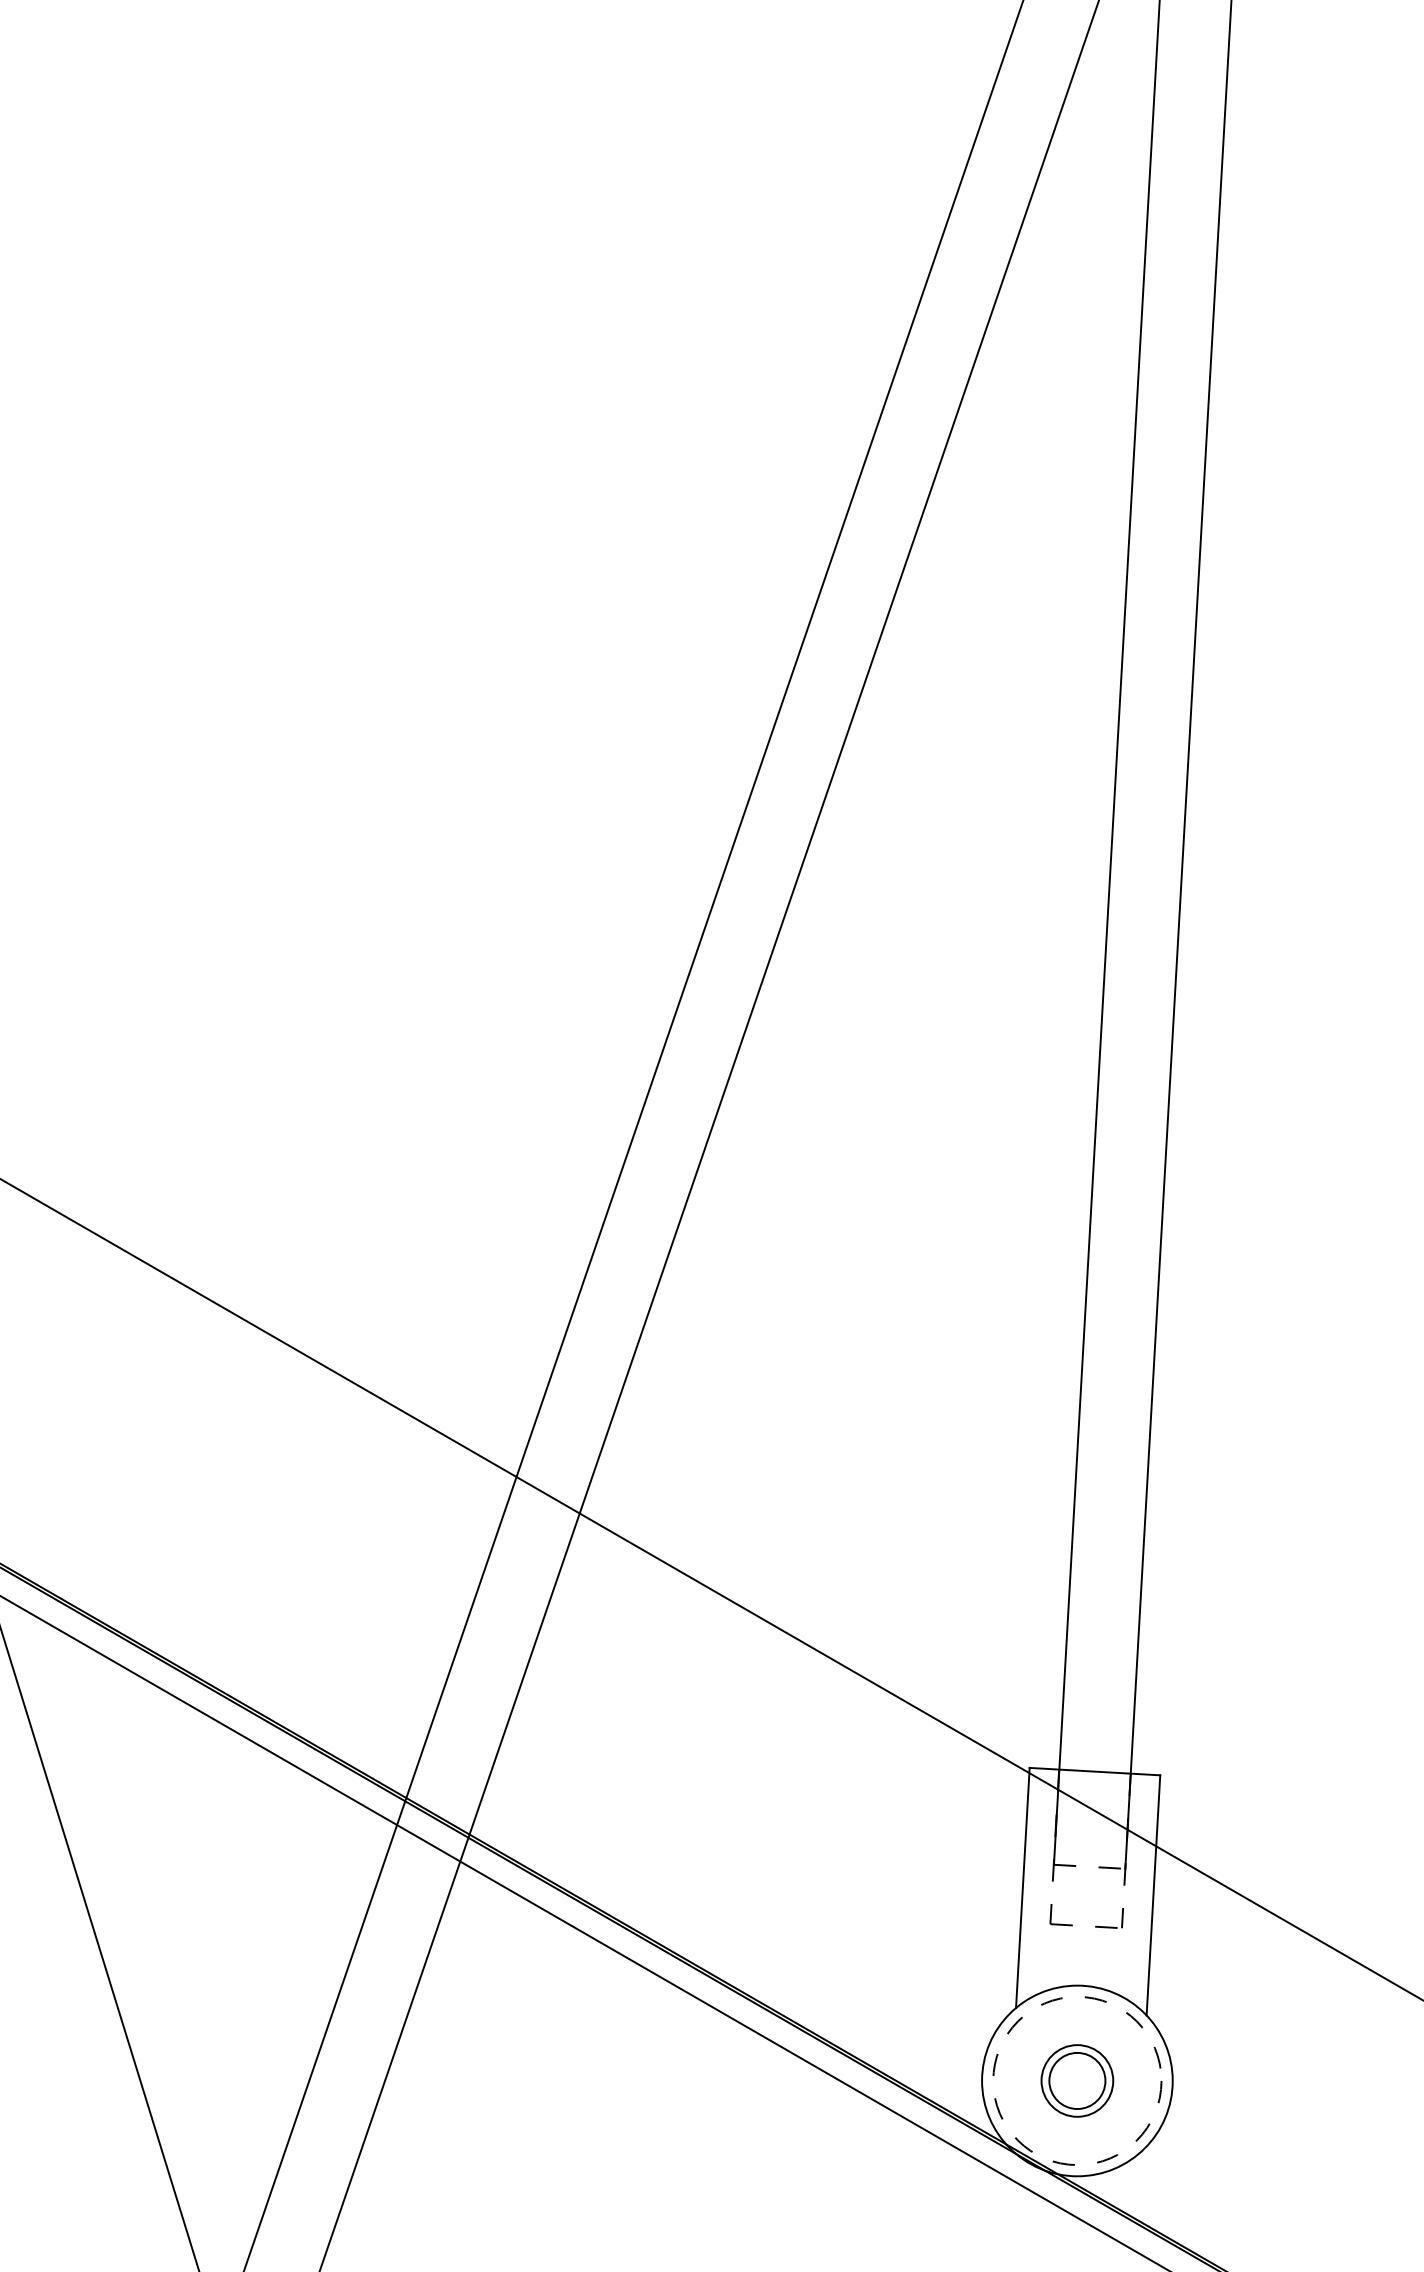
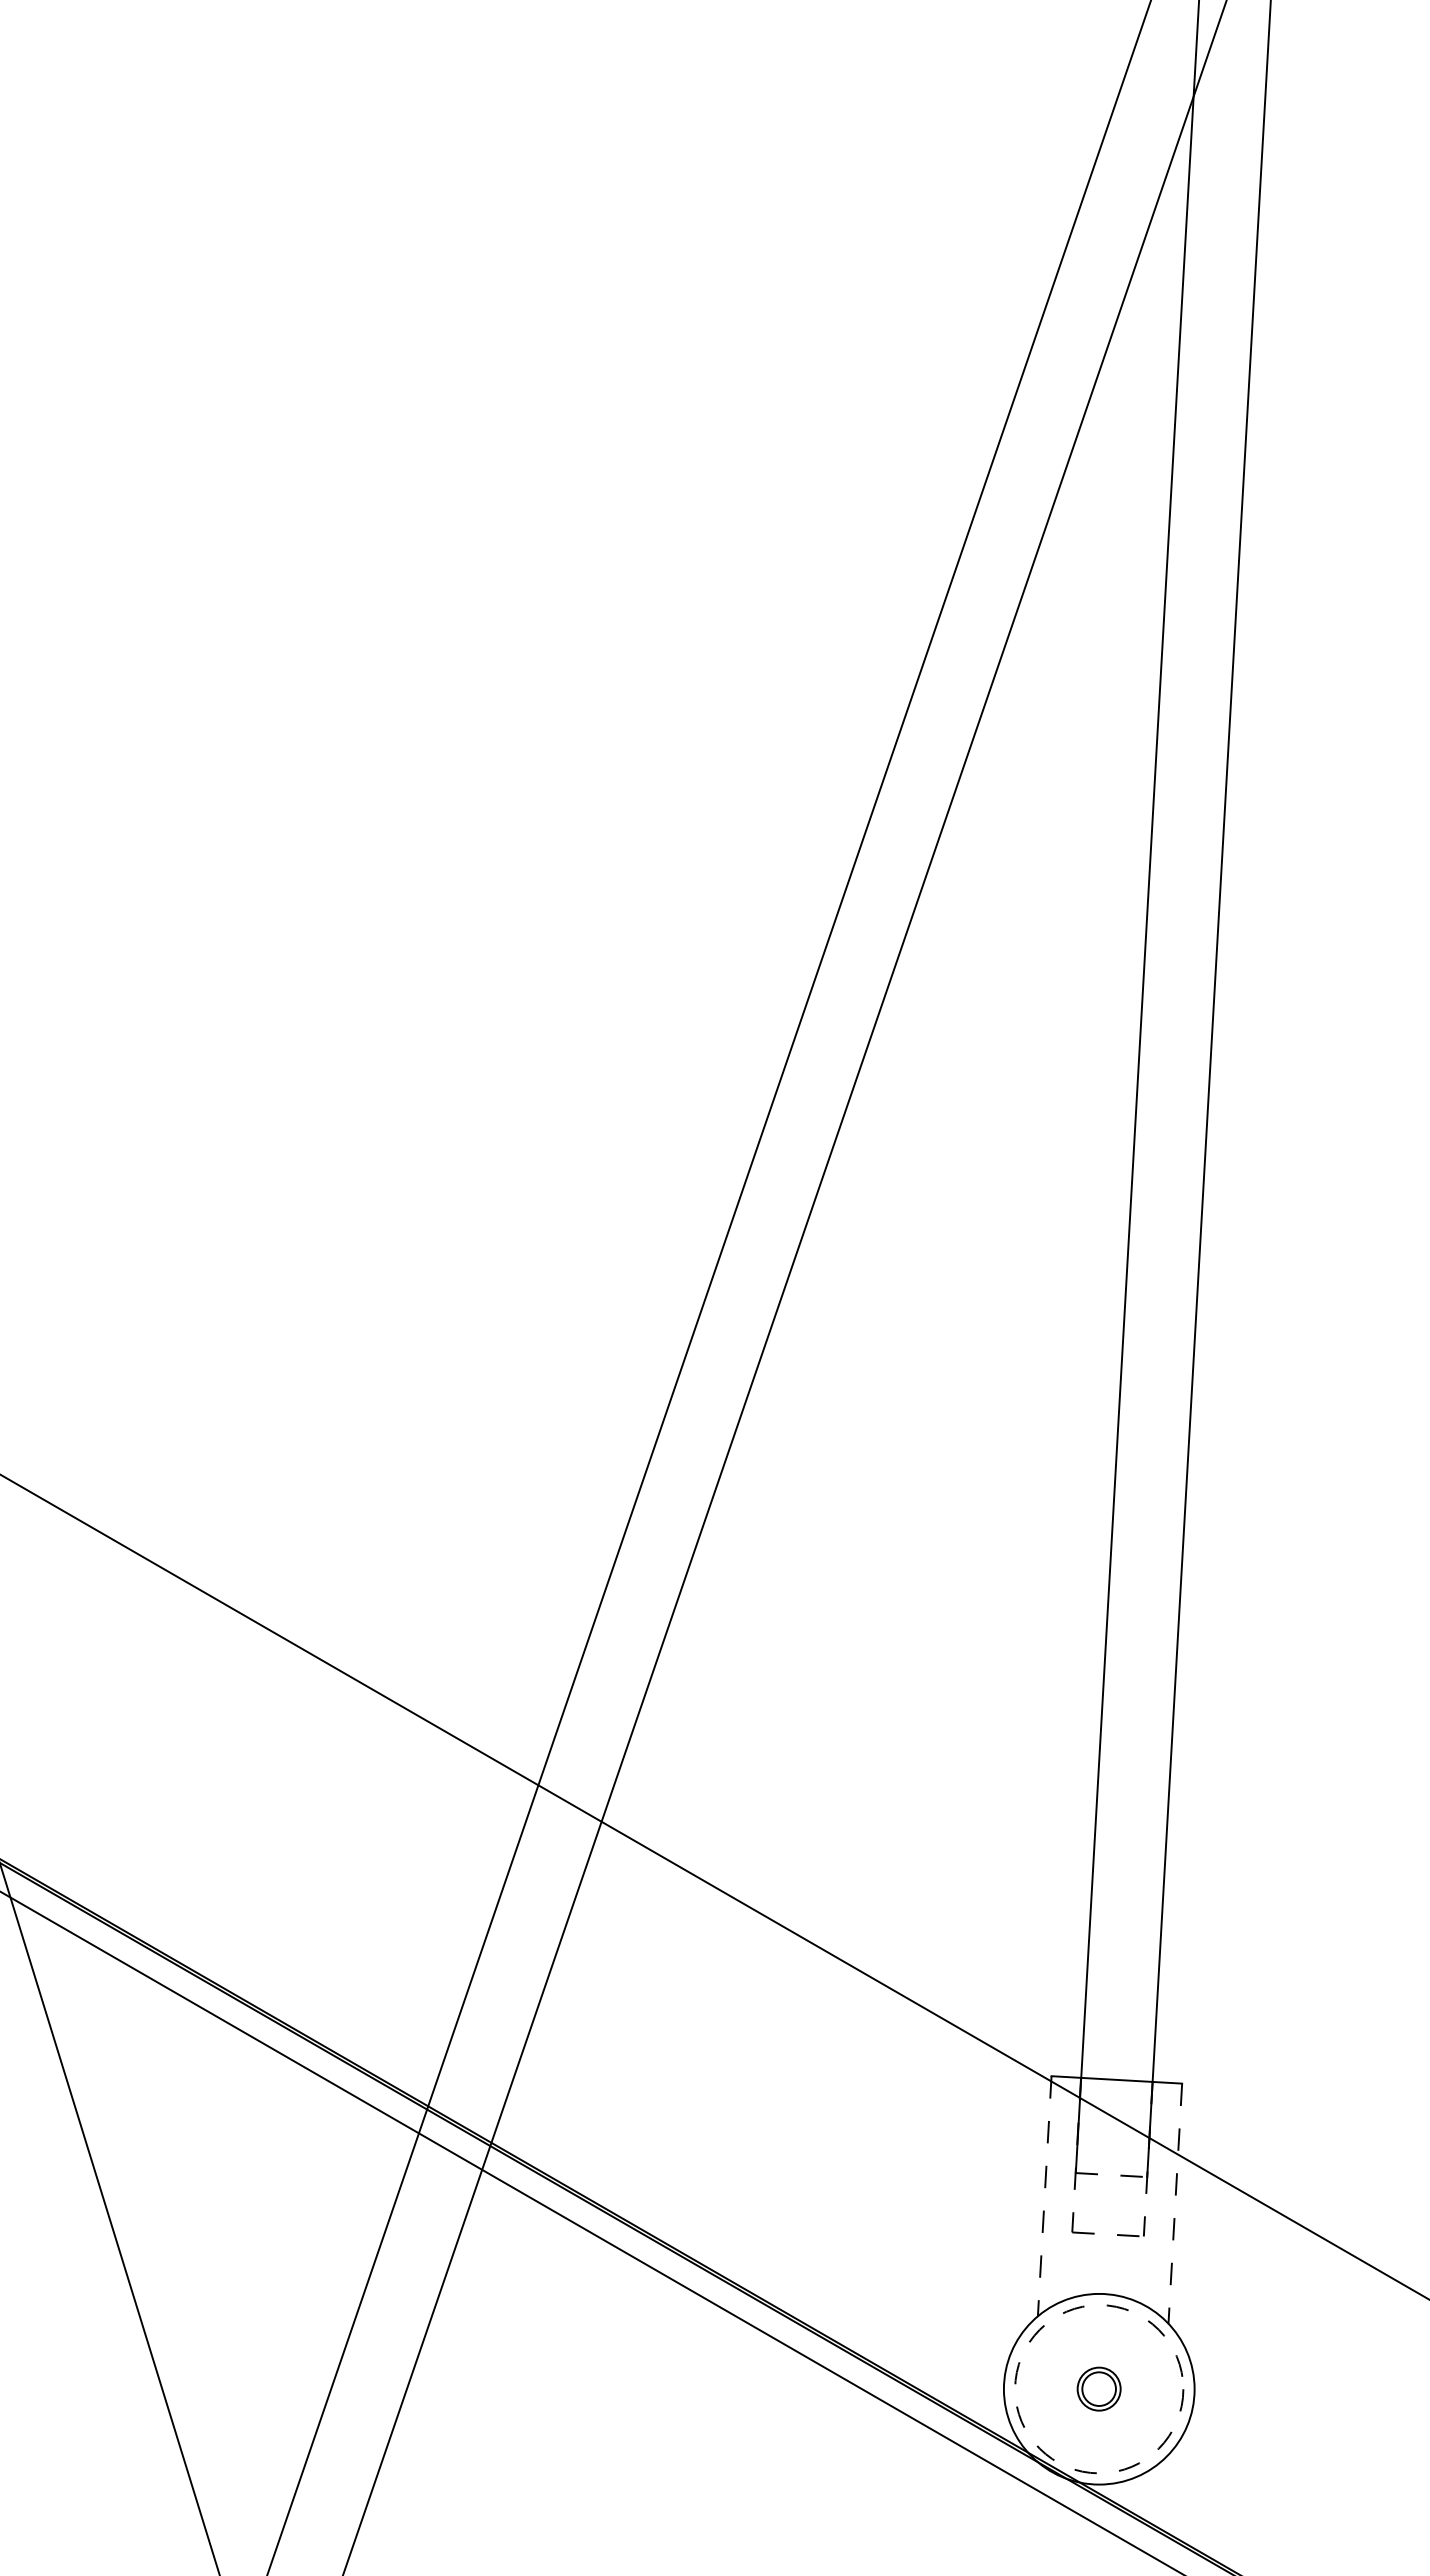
line: (1022, 1888) -> (1044, 2196), solid -> dashed
line: (1153, 1896) -> (1175, 2204), solid -> dashed
part: (1076, 2080) -> (1098, 2388), size x0.6

